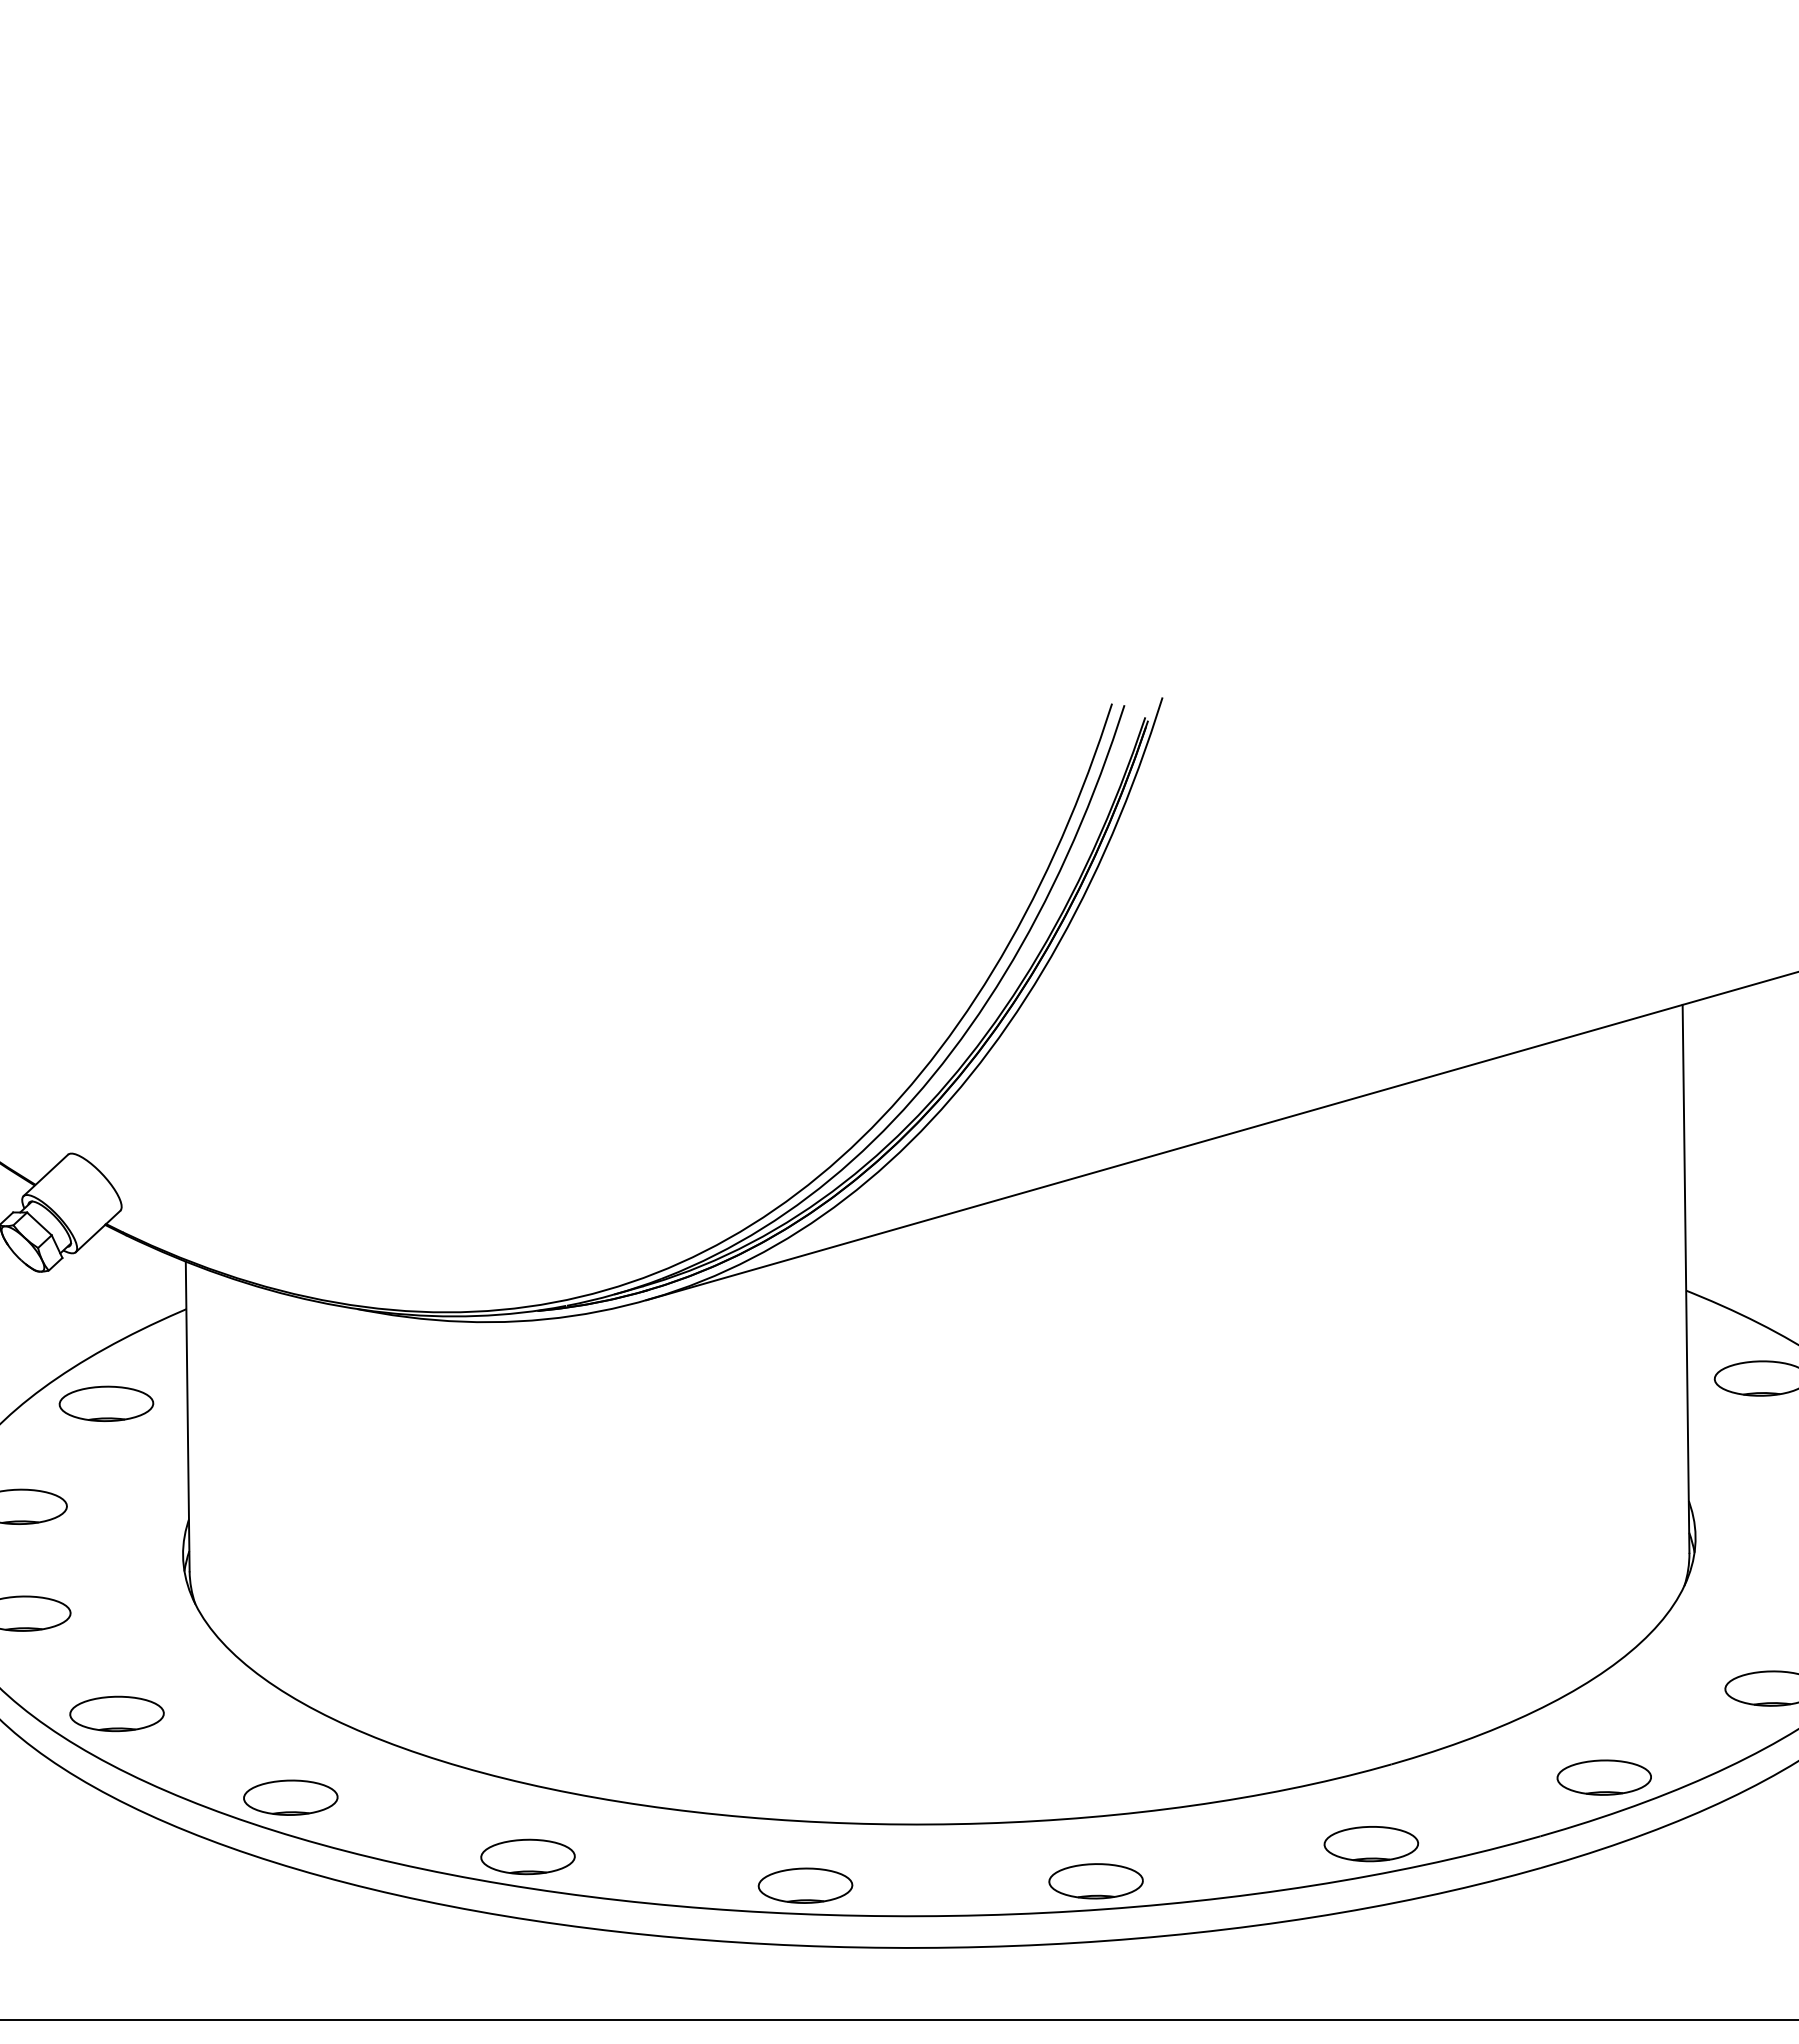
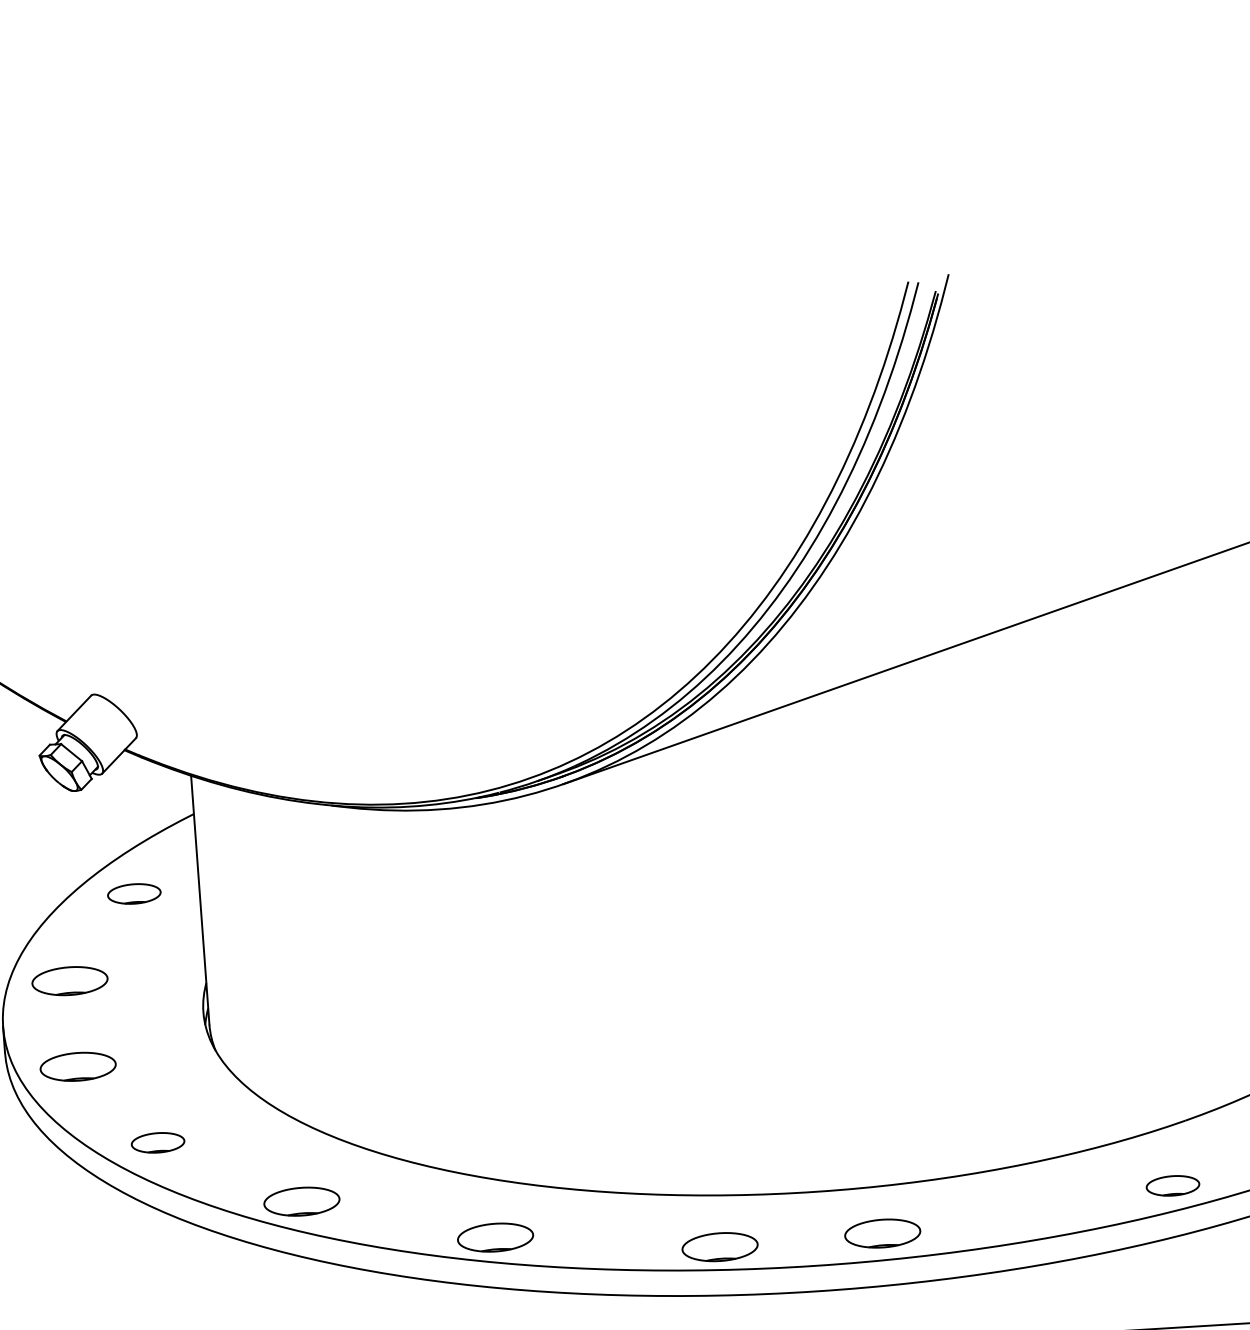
part: (106, 1403) -> (134, 893), size x0.7
part: (116, 1713) -> (157, 1142), size x0.7
part: (1371, 1844) -> (1173, 1186), size x0.7
part: (1095, 1881) -> (882, 1233), moved

